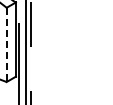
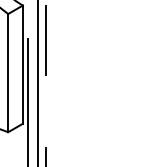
line: (6, 45) -> (7, 74), dashed -> solid

